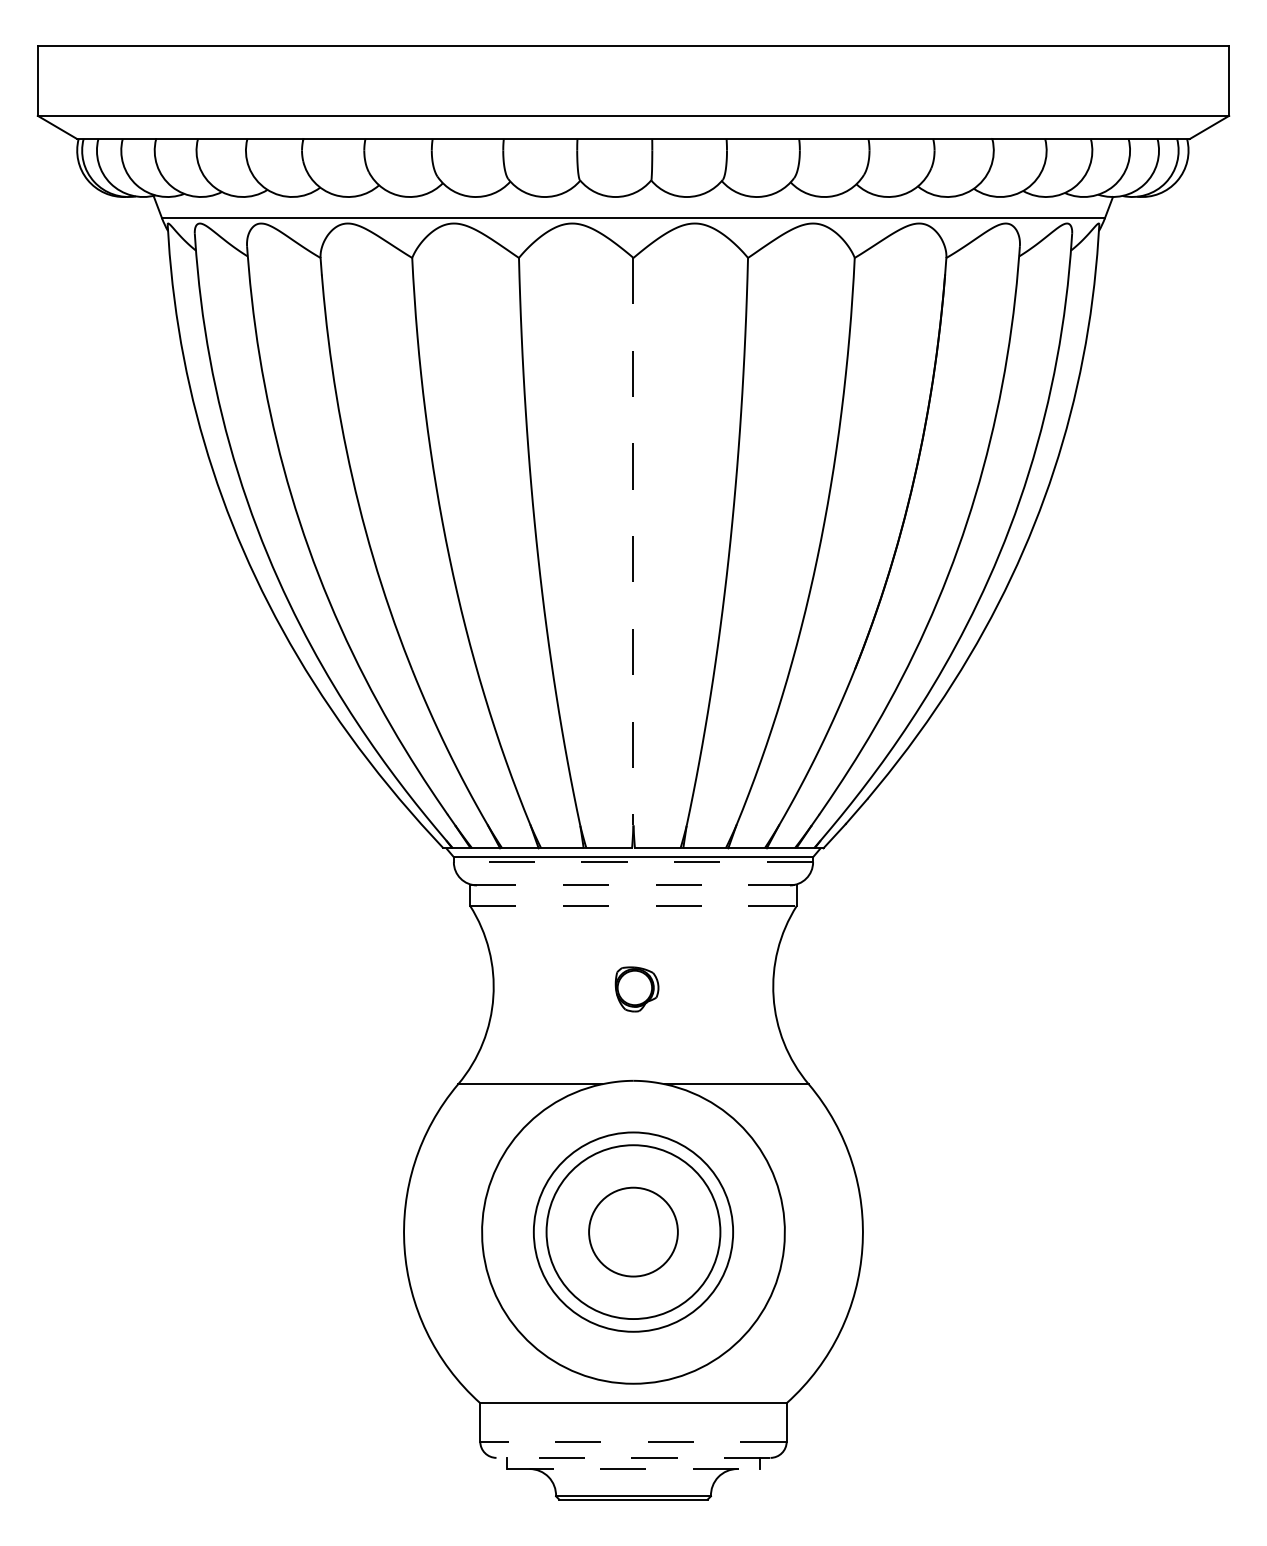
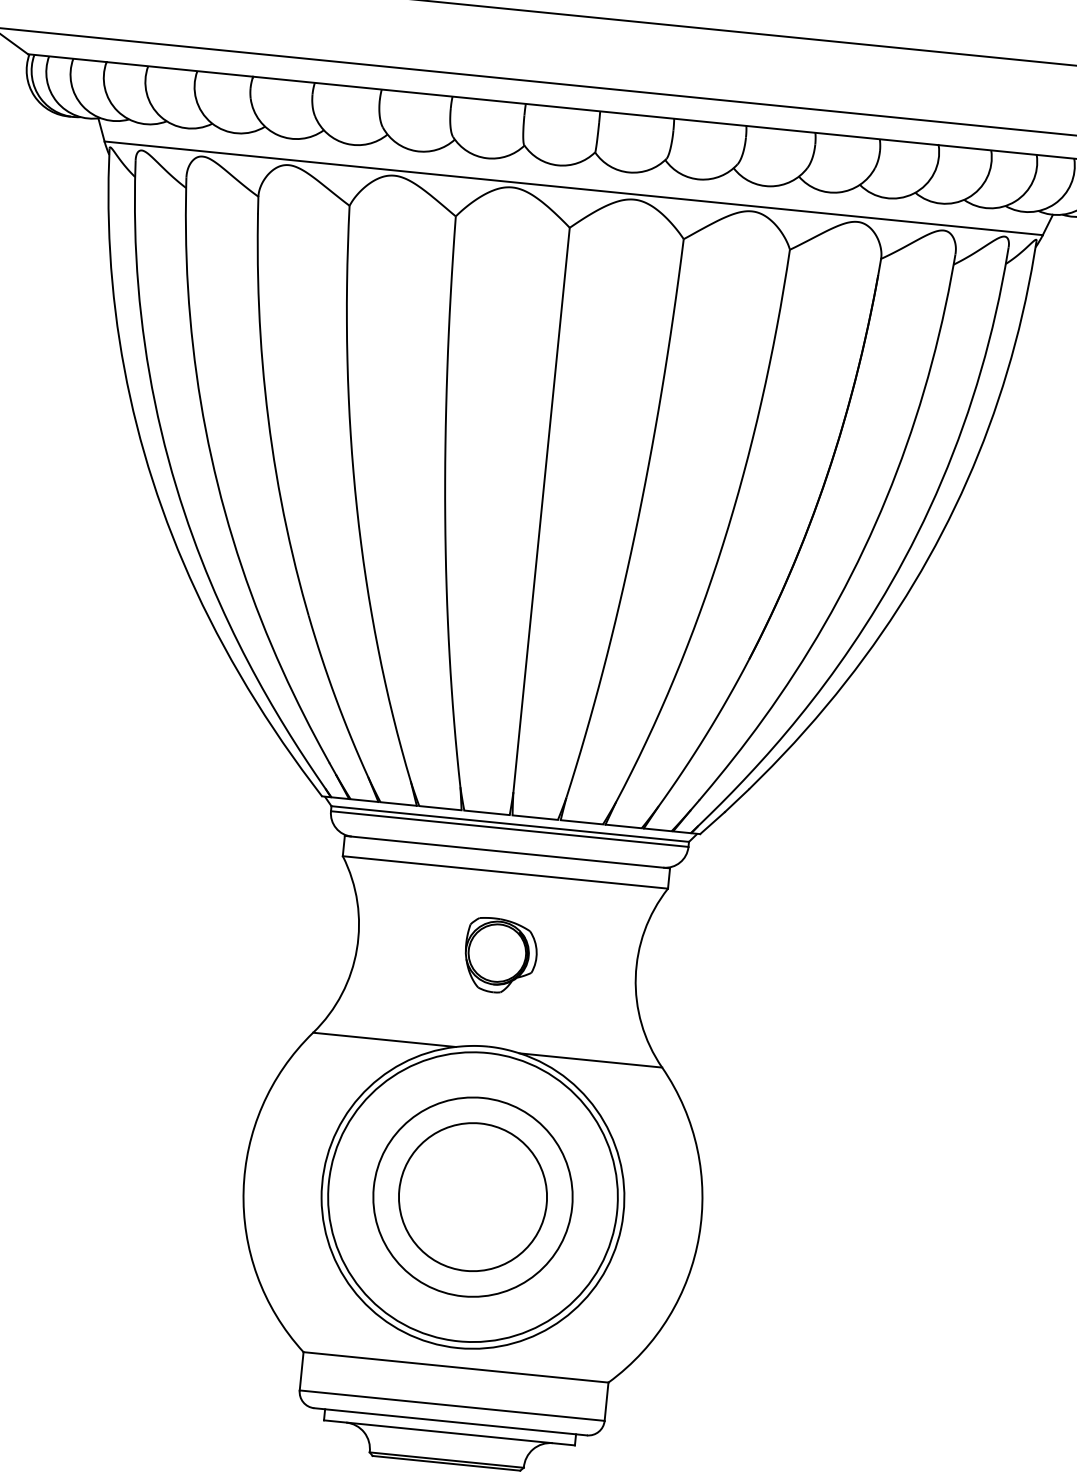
line: (633, 541) -> (541, 509), dashed -> solid
line: (633, 862) -> (509, 829), dashed -> solid
line: (633, 885) -> (507, 852), dashed -> solid
line: (633, 905) -> (505, 872), dashed -> solid
part: (636, 989) -> (500, 956), size x1.67
circle: (633, 1232) -> (472, 1197), size x1.67
circle: (633, 1232) -> (472, 1197), size x1.67
line: (632, 1441) -> (451, 1405), dashed -> solid
line: (633, 1457) -> (450, 1421), dashed -> solid
line: (633, 1469) -> (449, 1433), dashed -> solid

